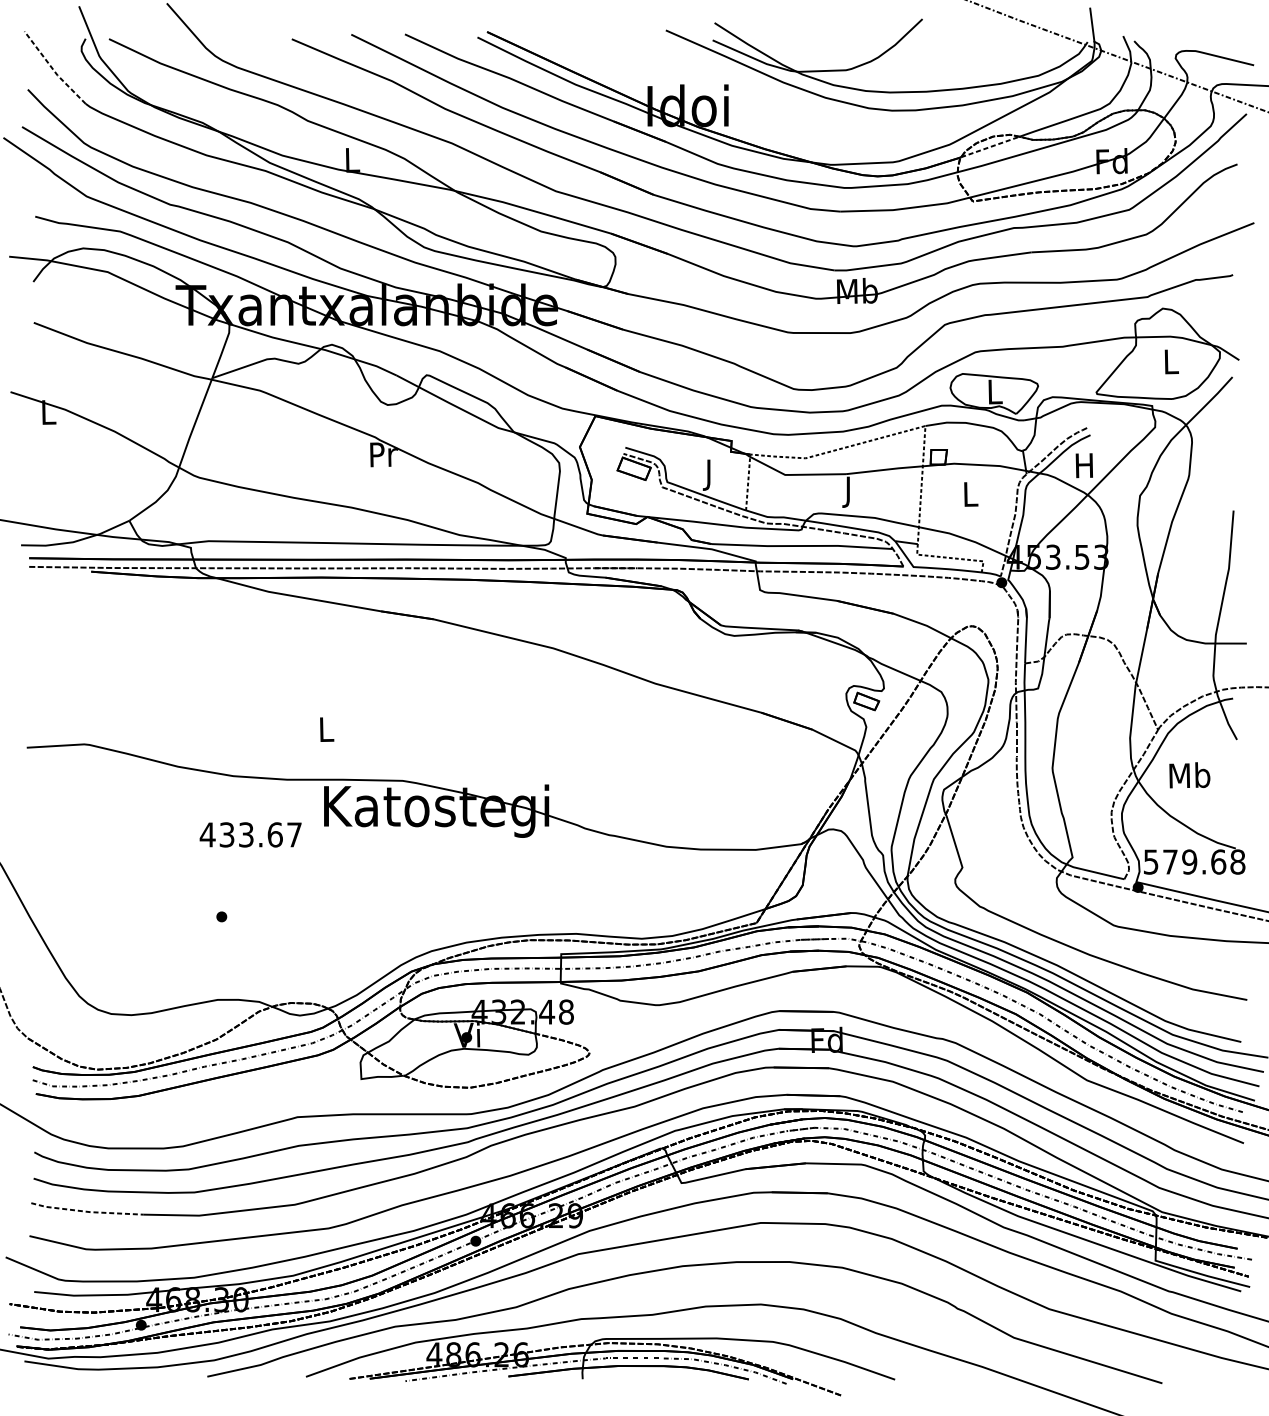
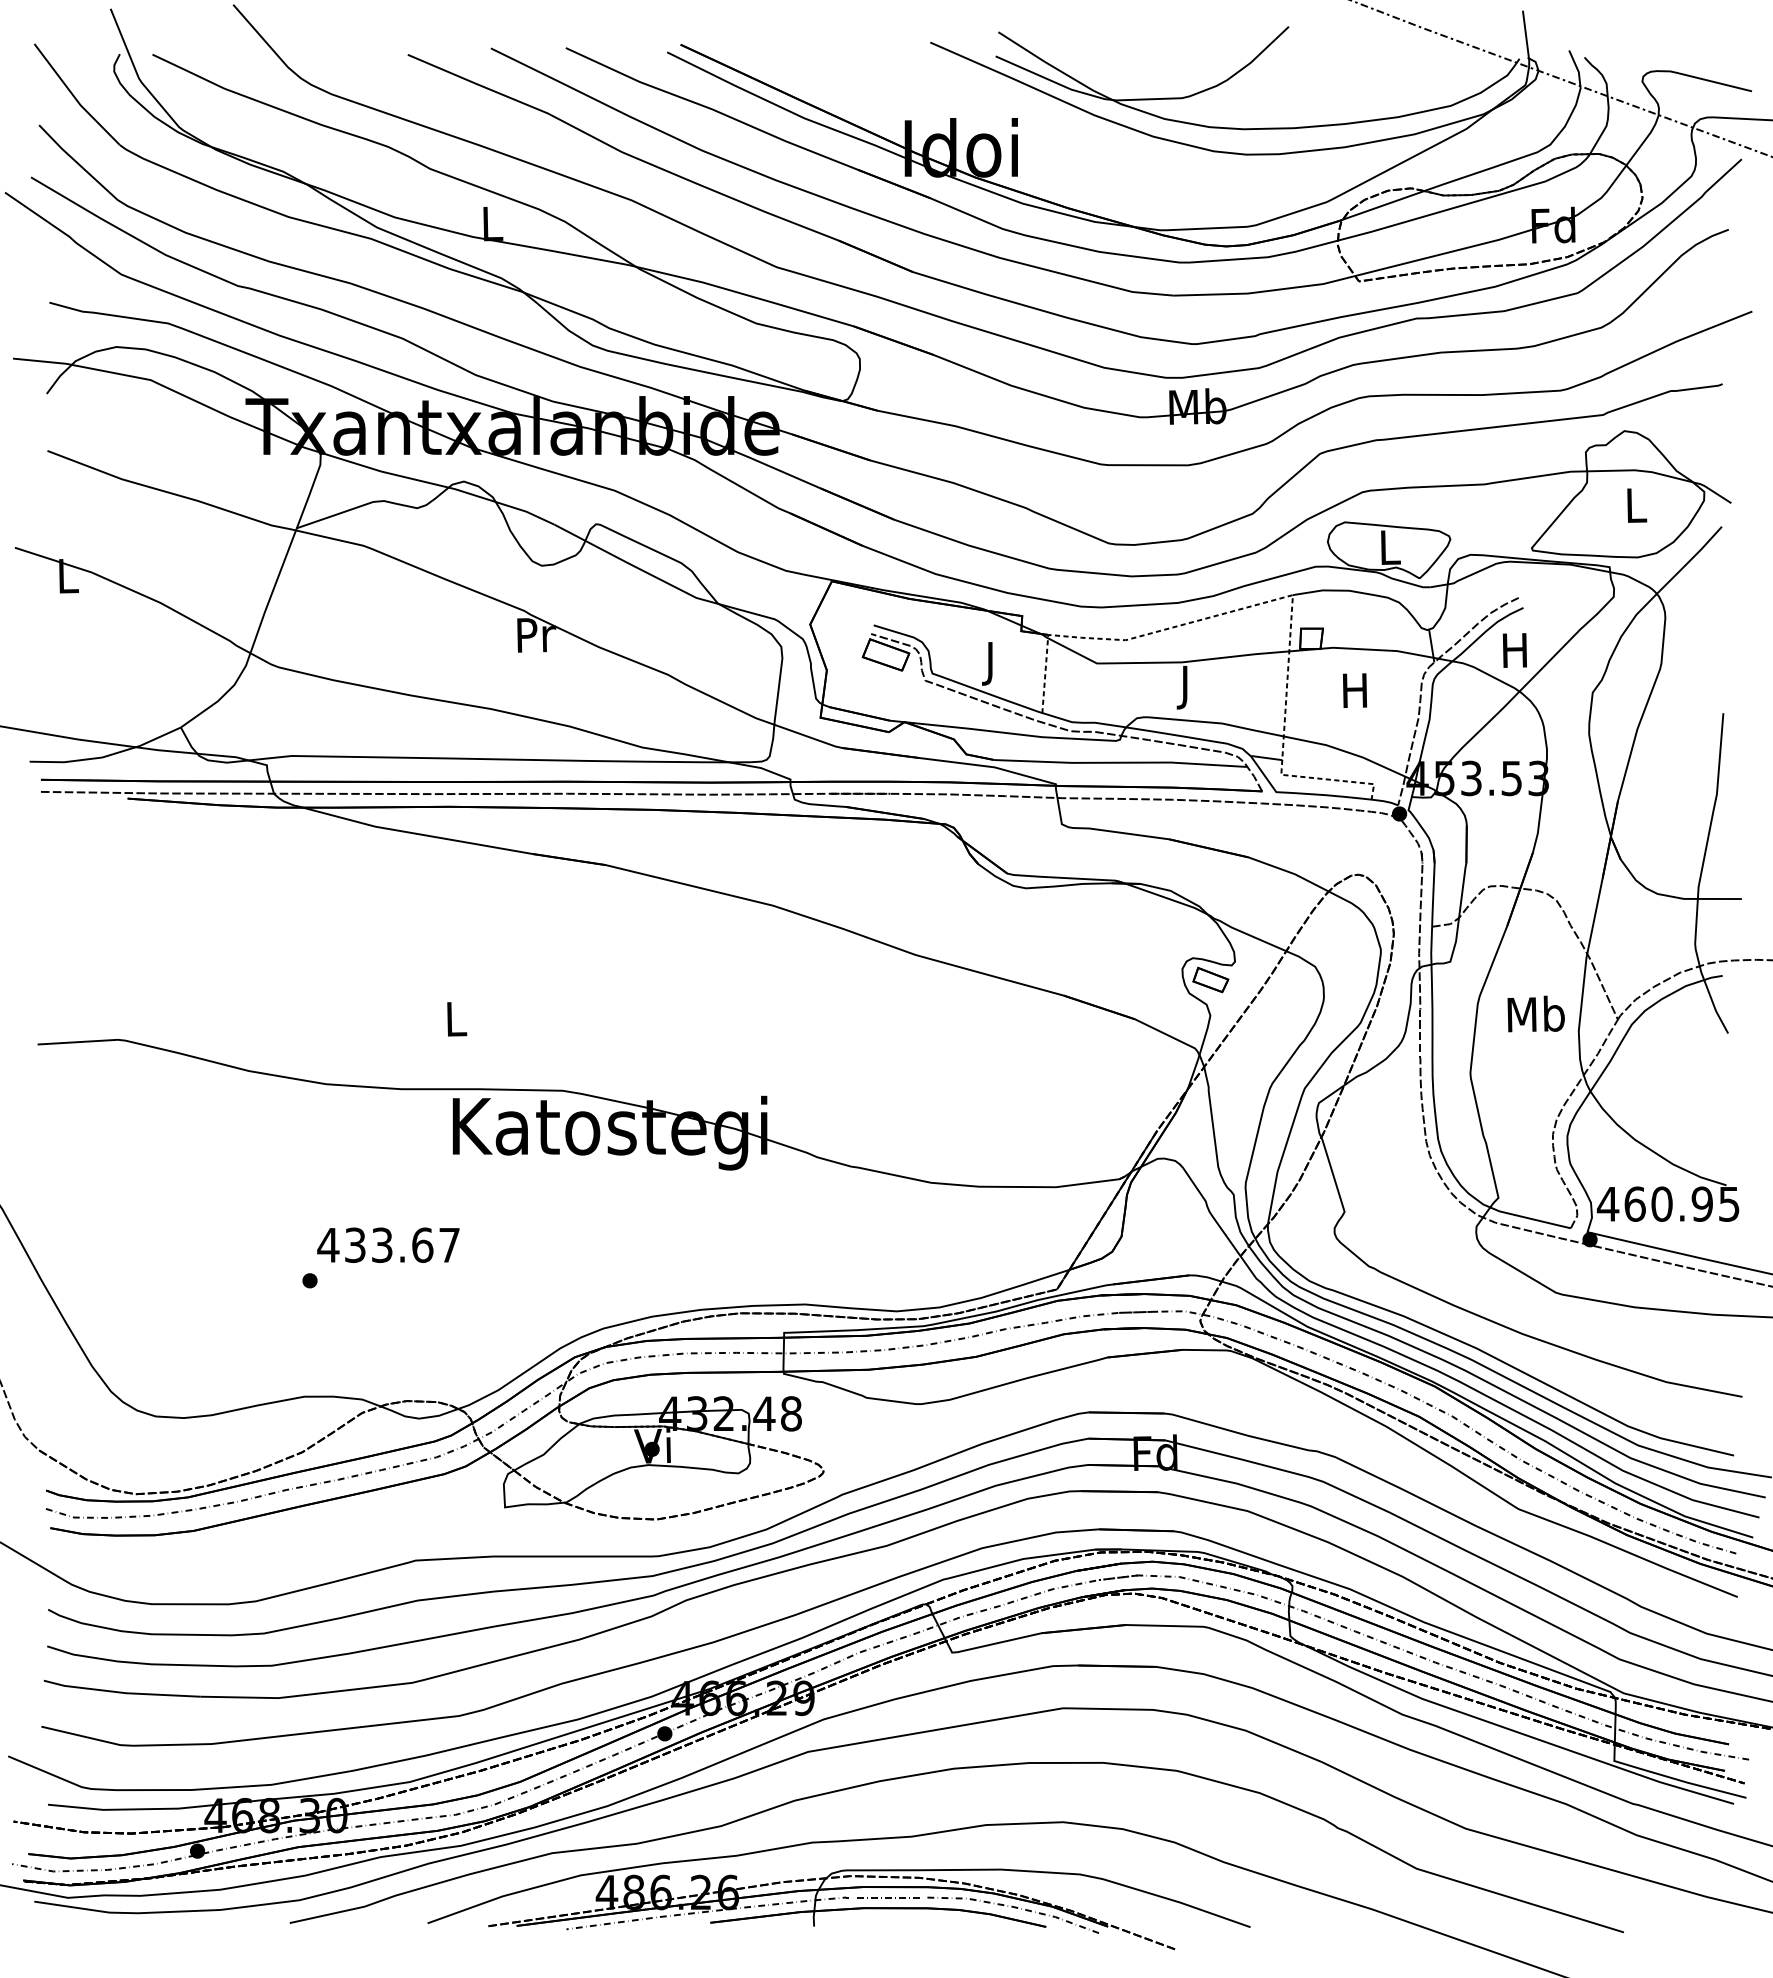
line: (53, 69) -> (74, 97), dashed -> solid
line: (991, 147) -> (1384, 205), dashed -> solid
text: (970, 494) -> (1355, 690), L -> H
text: (1189, 774) -> (1535, 1013), moved
text: (250, 834) -> (388, 1244), moved
text: (1193, 861) -> (1667, 1203), 579.68 -> 460.95
line: (86, 1211) -> (121, 1692), dashed -> solid

